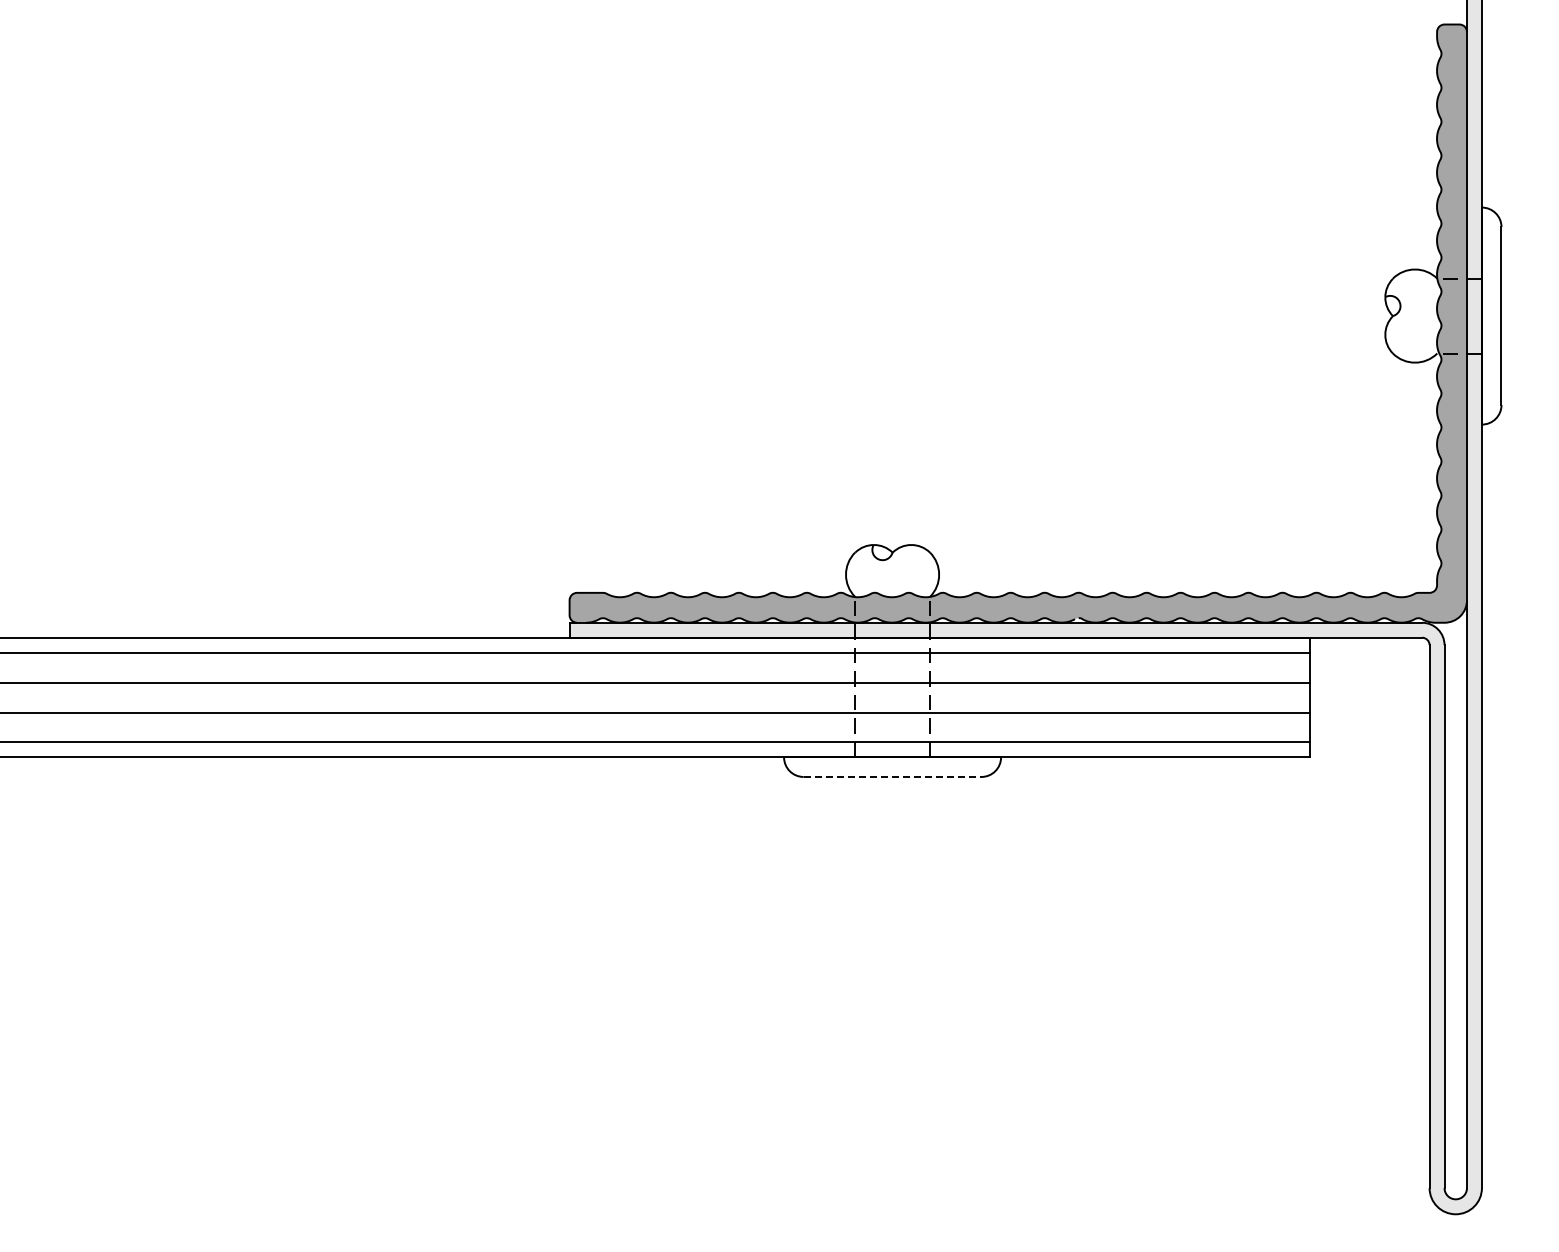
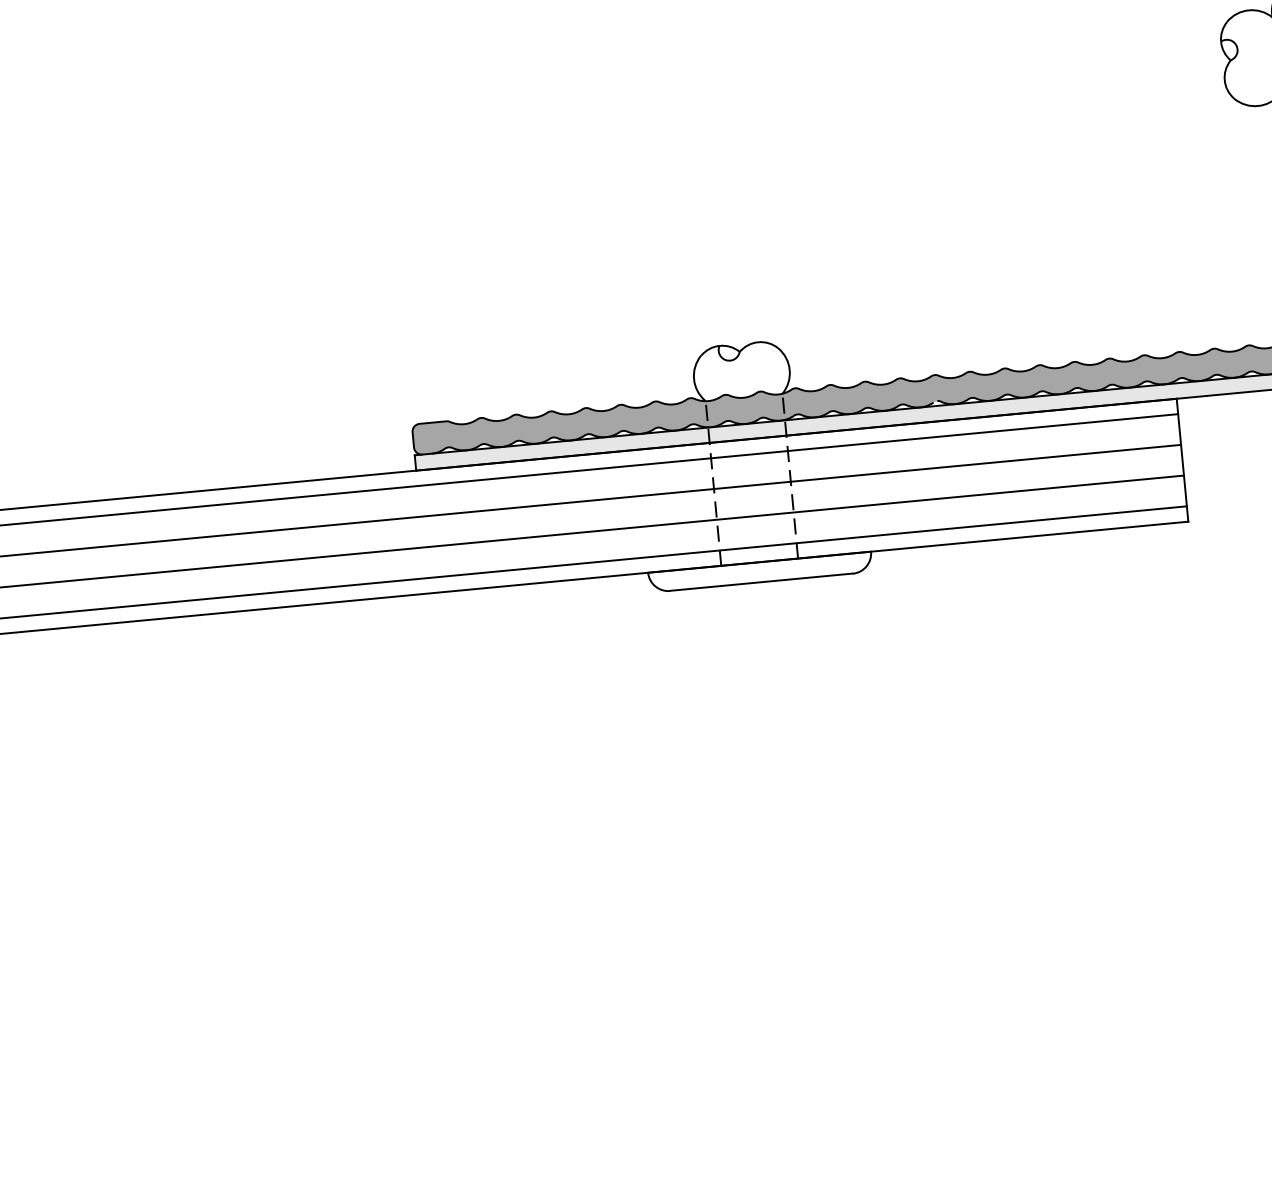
line: (892, 776) -> (761, 581), dashed -> solid

